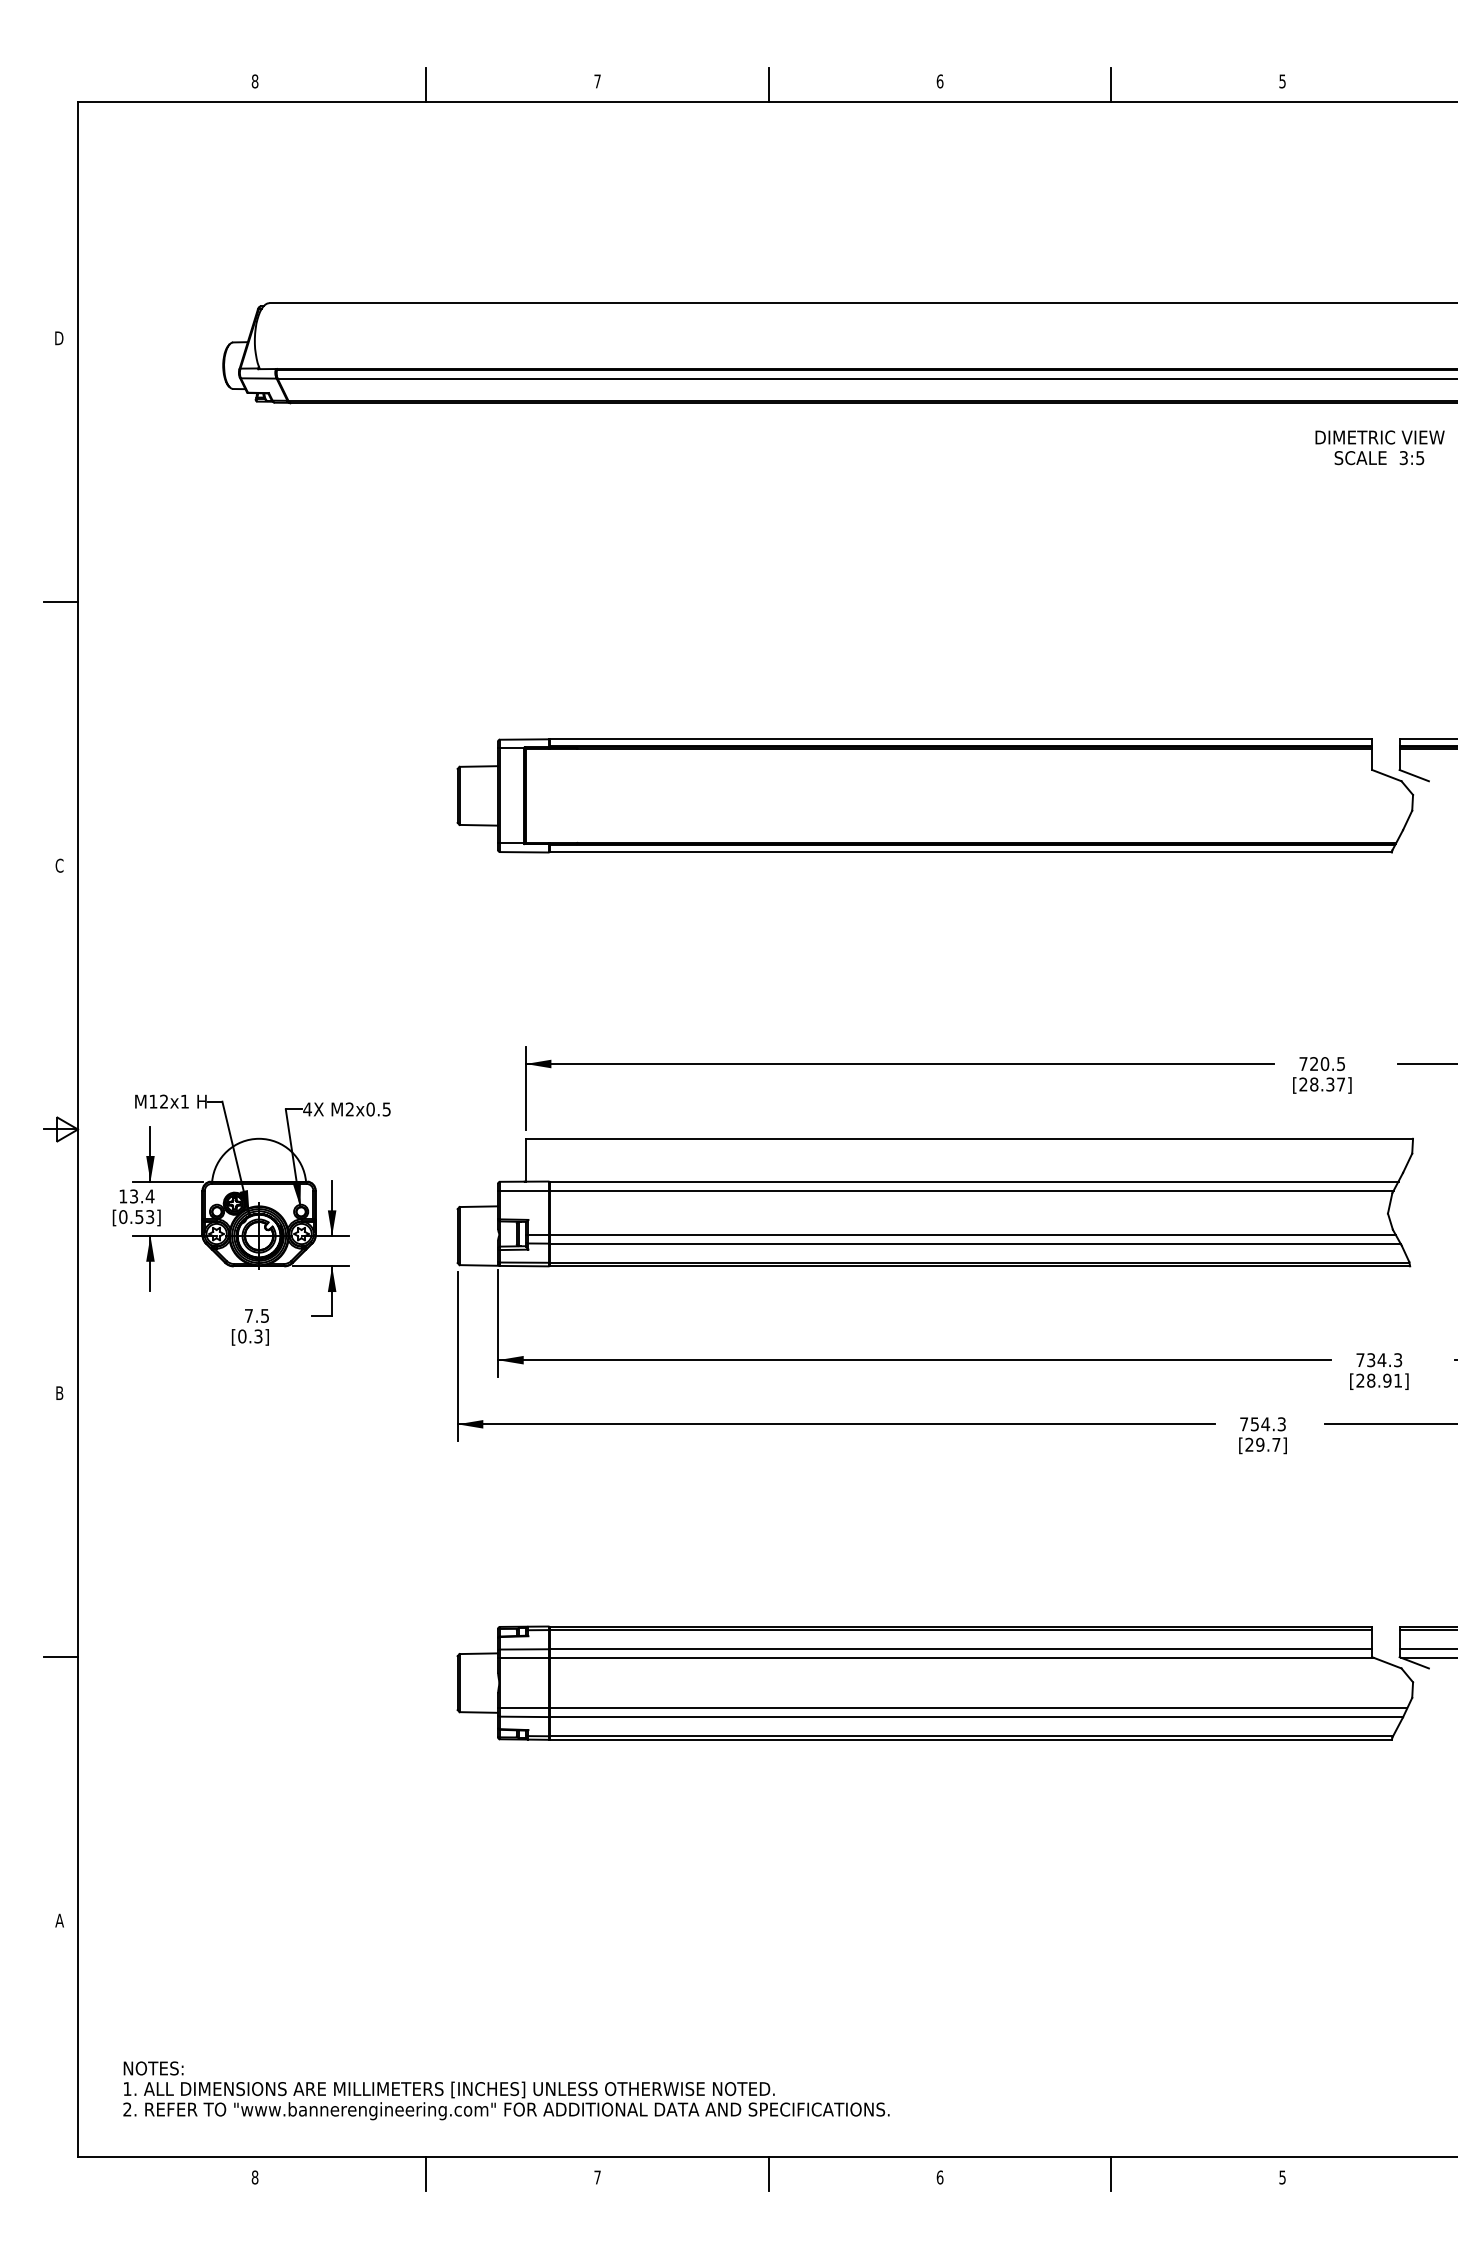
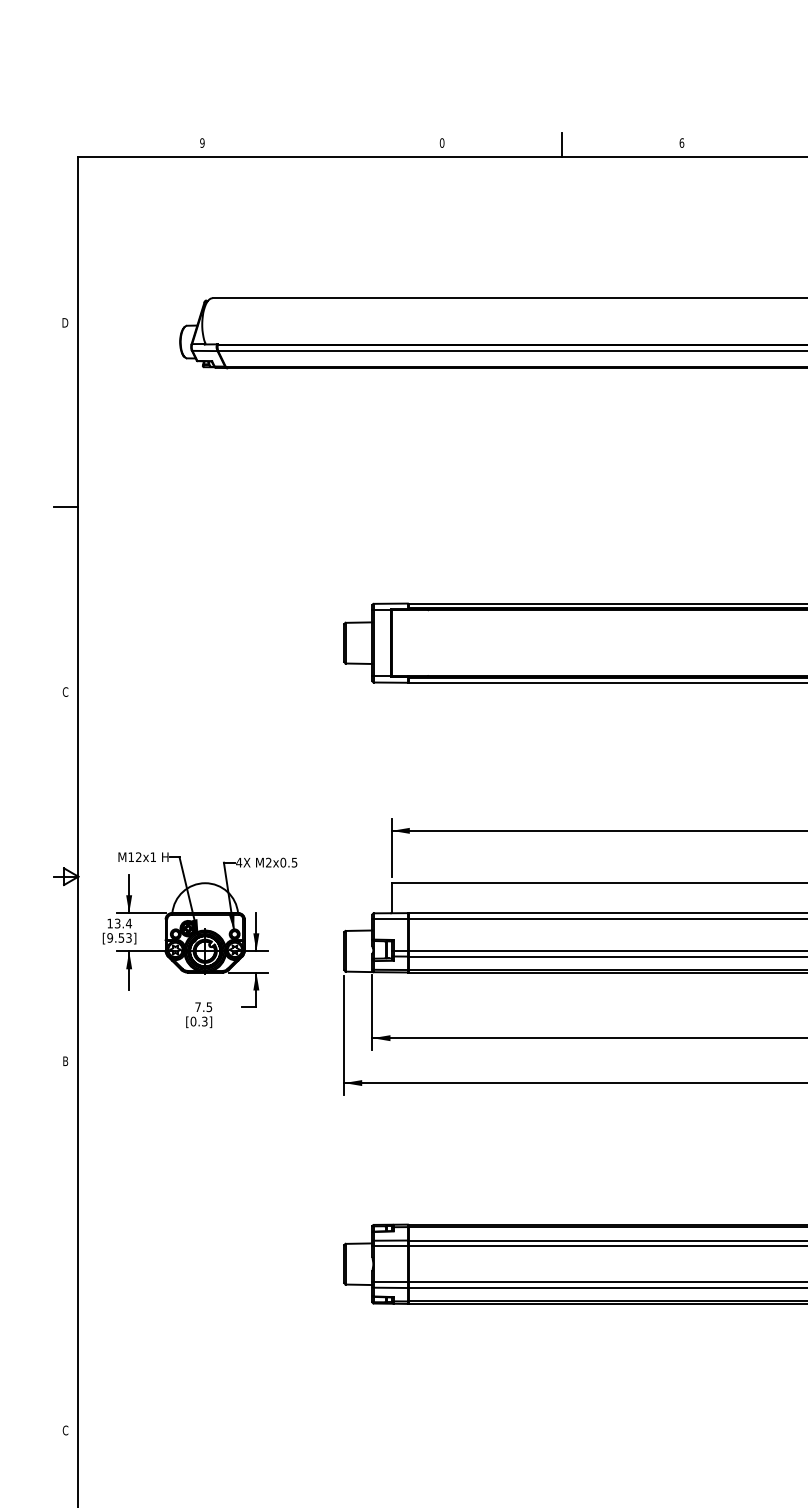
text: (254, 81) -> (202, 143), 8 -> 9
text: (597, 81) -> (442, 143), 7 -> 0
line: (426, 84) -> (322, 145), removed
line: (1111, 84) -> (801, 145), removed
text: (123, 1216) -> (110, 937), [0.53] -> [9.53]
line: (60, 1656) -> (66, 1245), removed
text: (59, 1920) -> (65, 1430), A -> C

